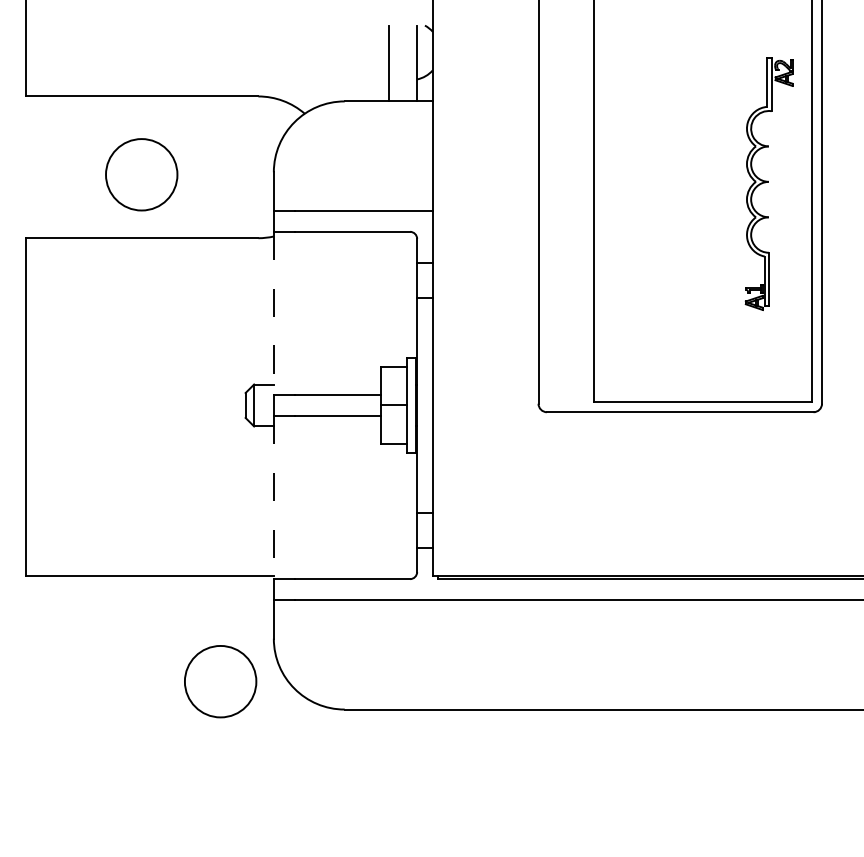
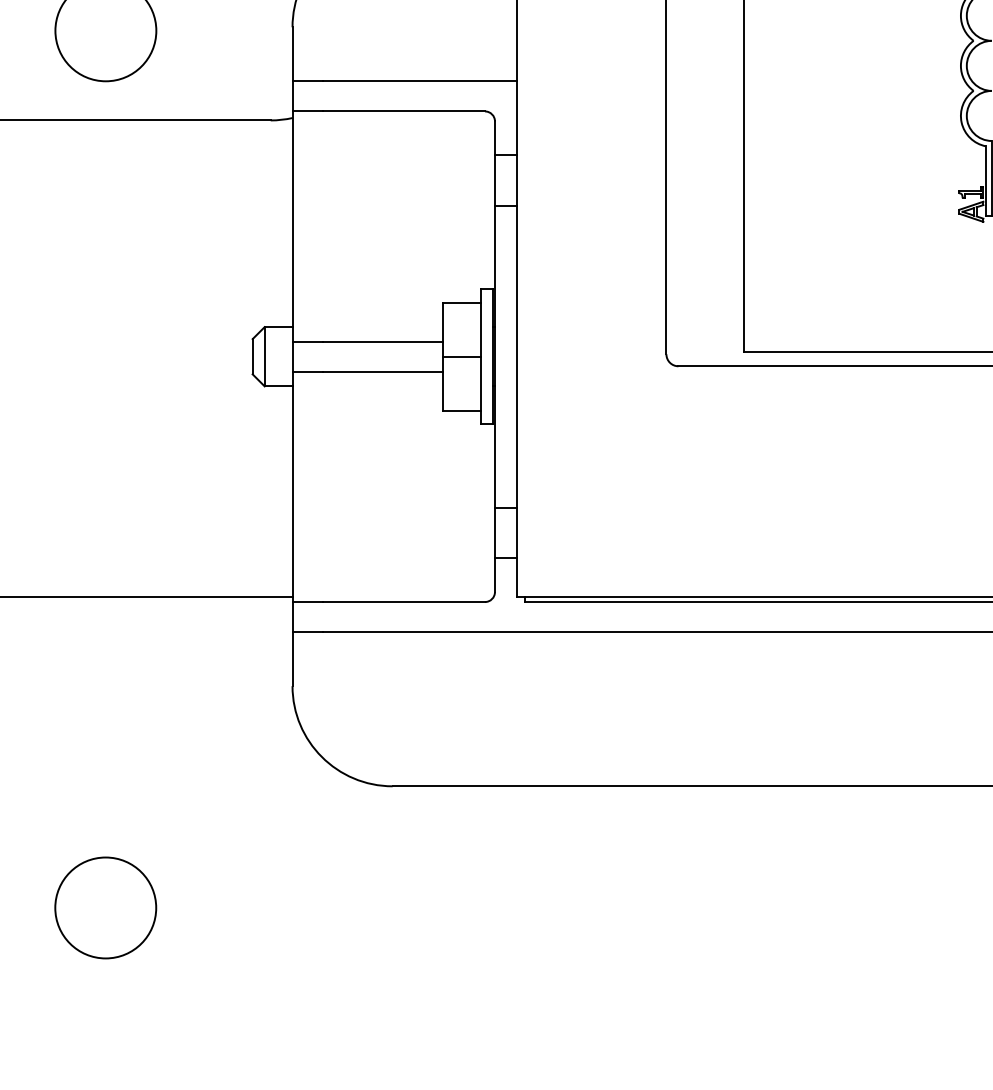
line: (273, 313) -> (292, 226), dashed -> solid
line: (273, 497) -> (292, 486), dashed -> solid
circle: (220, 681) -> (105, 907), moved

